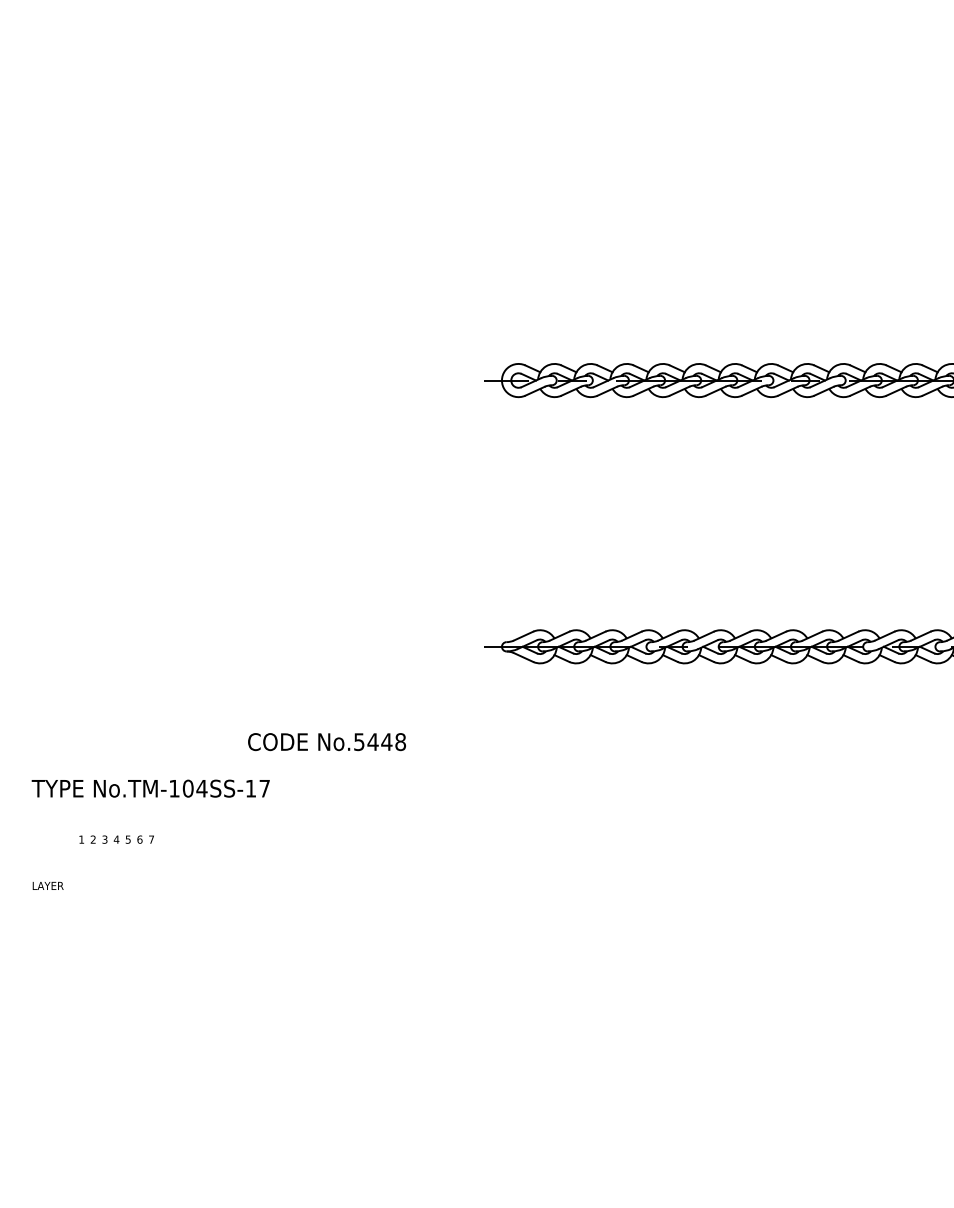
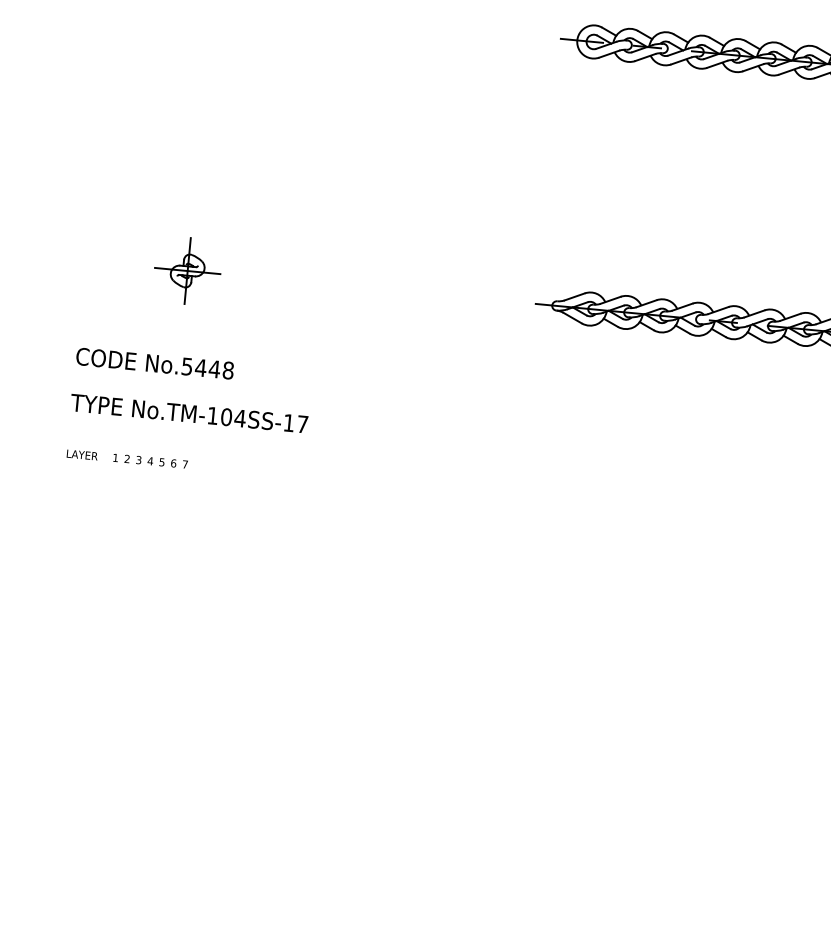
part: (135, 646) -> (187, 270), added
text: (326, 742) -> (154, 364), moved
text: (47, 885) -> (81, 454), moved

